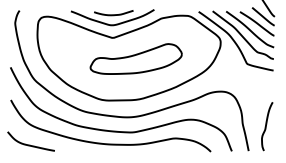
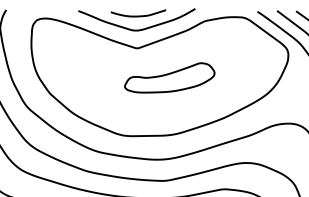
part: (135, 58) -> (168, 77), size x0.7

